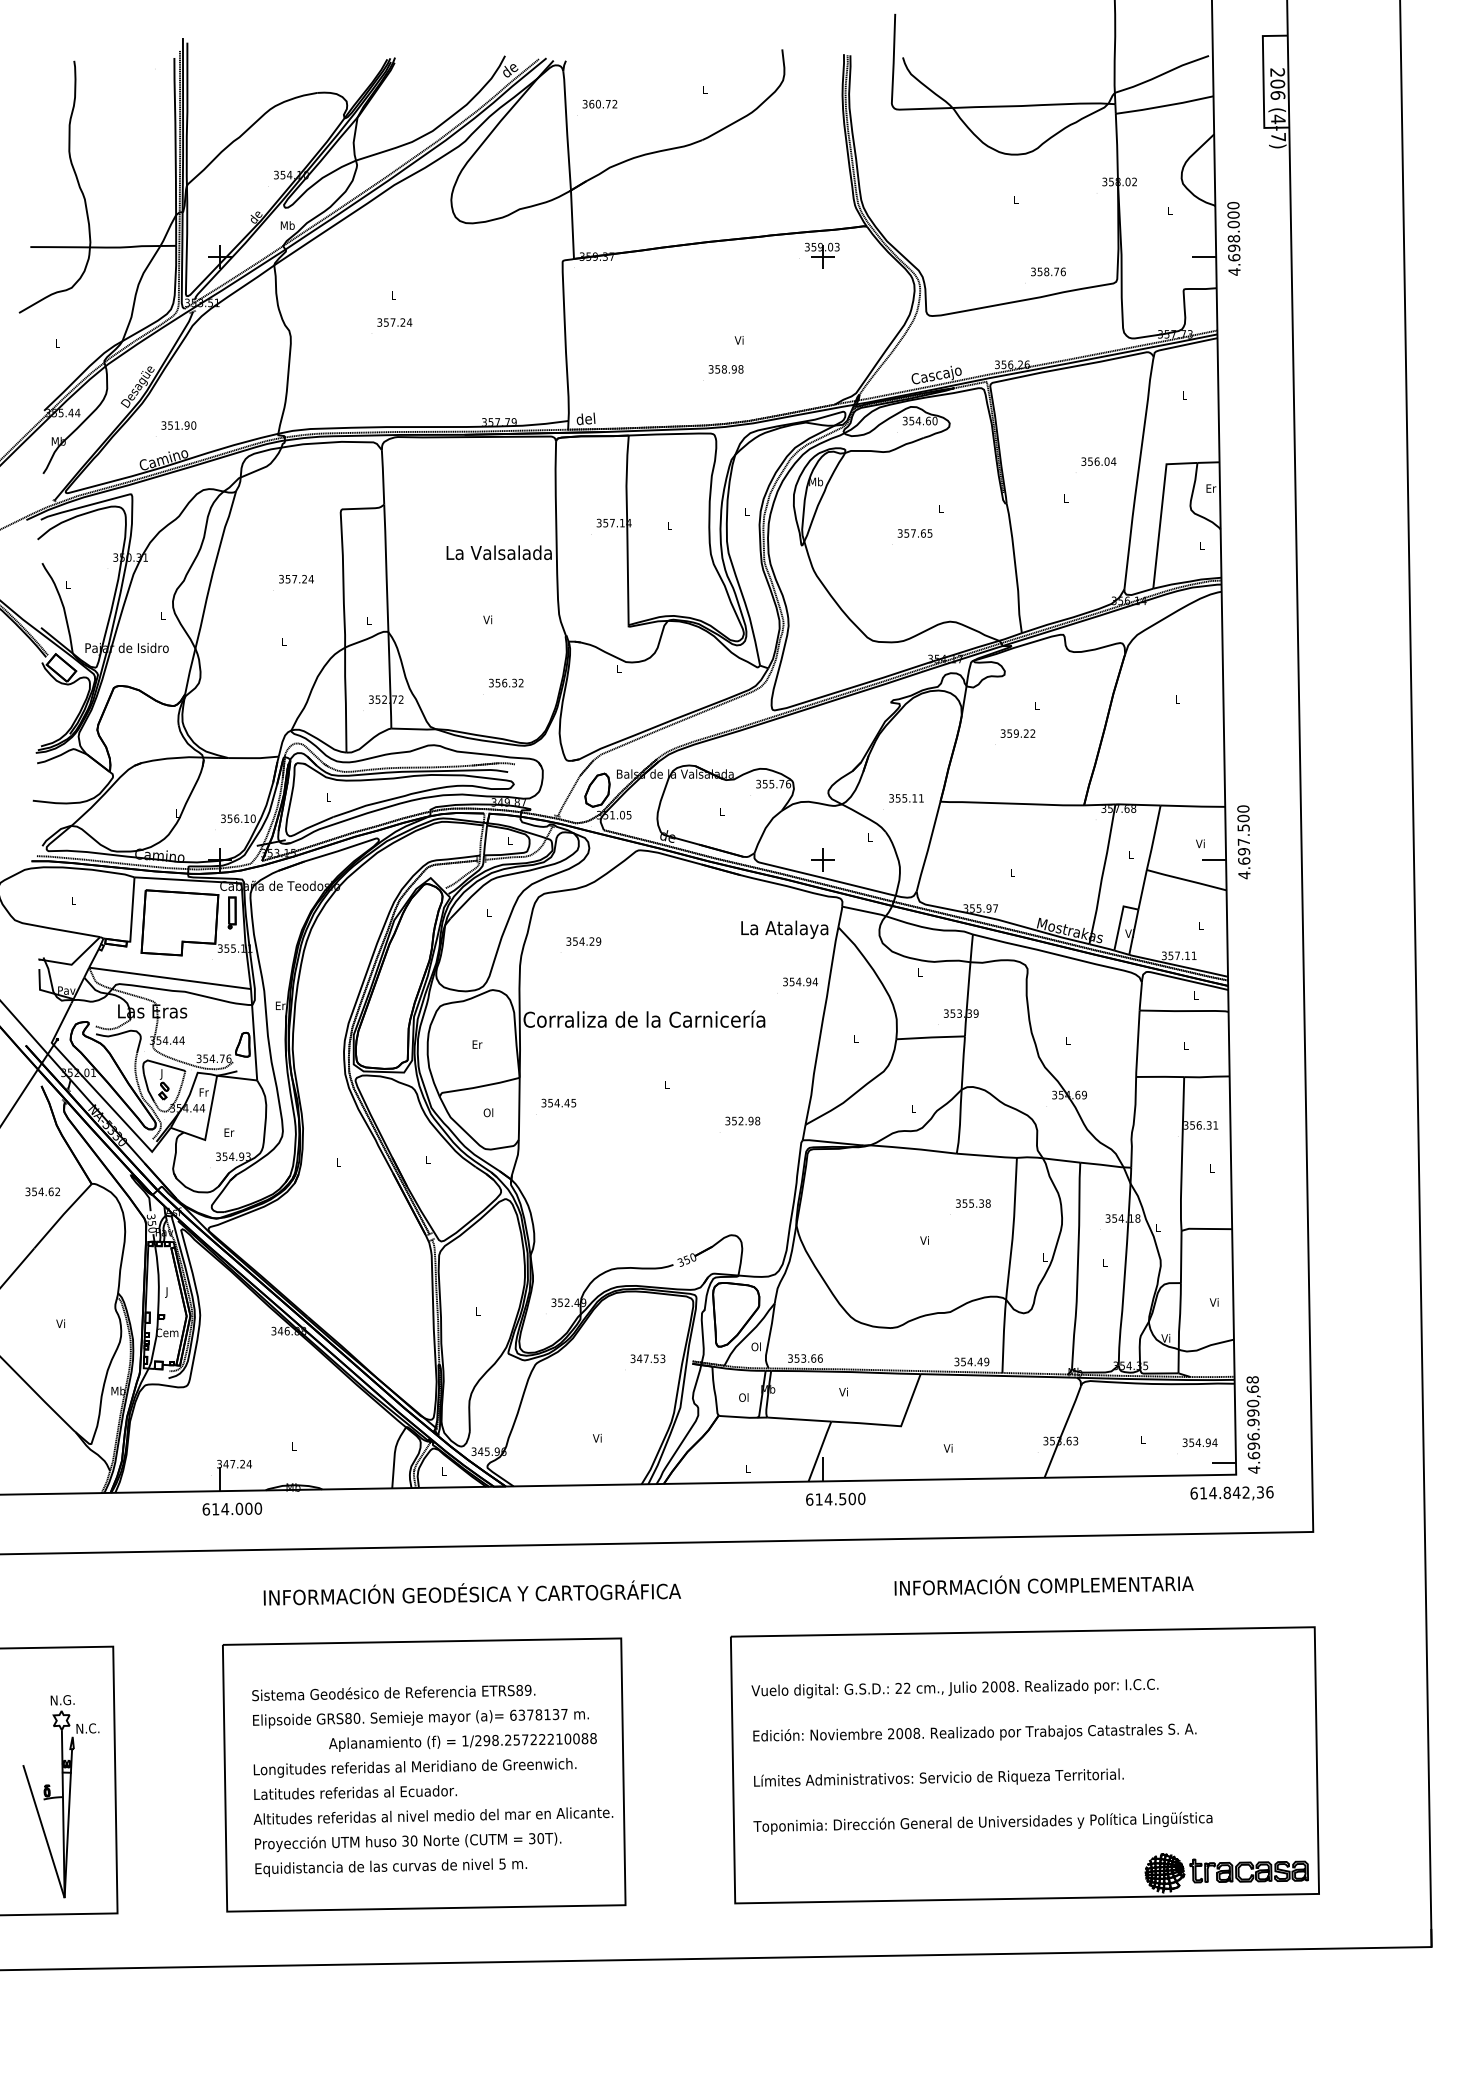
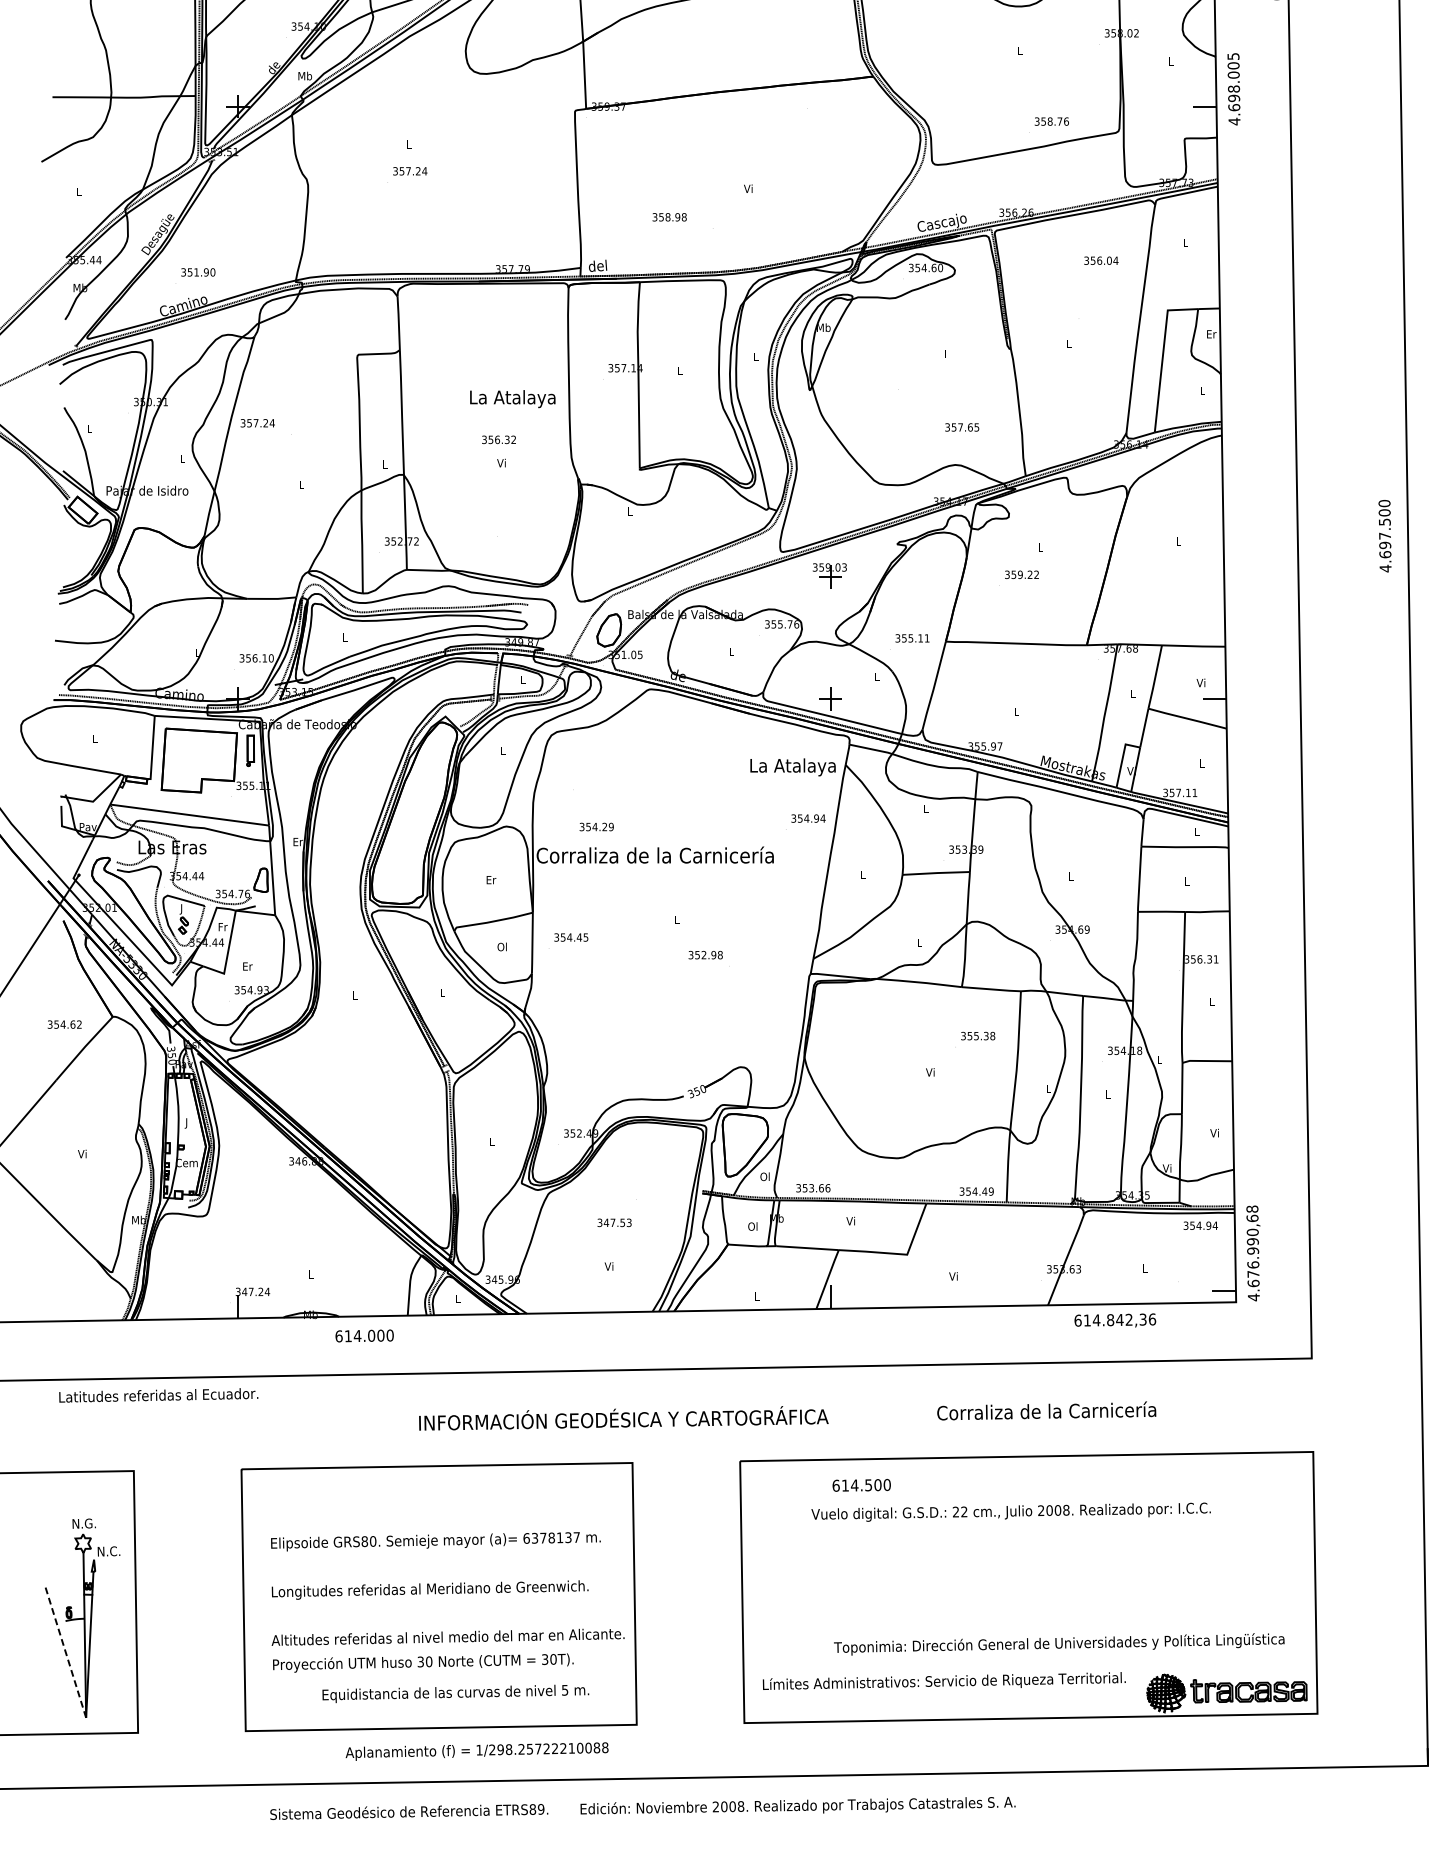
text: (1233, 205) -> (1233, 56), 4.698.000 -> 4.698.005
part: (822, 255) -> (830, 575), moved
text: (725, 369) -> (669, 217), moved
text: (1098, 461) -> (1101, 260), moved
text: (914, 533) -> (961, 427), moved
text: (498, 554) -> (512, 398), La Valsalada -> La Atalaya
text: (296, 579) -> (257, 423), moved
text: (506, 682) -> (499, 439), moved
text: (1243, 842) -> (1384, 536), moved
text: (583, 941) -> (596, 826), moved
text: (742, 1120) -> (705, 954), moved
text: (647, 1358) -> (614, 1222), moved
text: (1199, 1442) -> (1200, 1225), moved
text: (1253, 1445) -> (1253, 1273), 4.696.990,68 -> 4.676.990,68
text: (1231, 1493) -> (1114, 1320), moved
text: (835, 1498) -> (861, 1484), moved
text: (232, 1508) -> (364, 1335), moved
text: (1043, 1585) -> (1047, 1411), INFORMACIÓN COMPLEMENTARIA -> Corraliza de la Carnicería
text: (472, 1592) -> (623, 1417), moved
text: (954, 1688) -> (1010, 1512), moved
text: (393, 1692) -> (408, 1811), moved
text: (974, 1732) -> (797, 1805), moved
text: (462, 1742) -> (476, 1751), moved
text: (938, 1777) -> (943, 1680), moved
text: (355, 1792) -> (158, 1395), moved
text: (982, 1822) -> (1058, 1643), moved
line: (43, 1831) -> (65, 1652), solid -> dashed
text: (390, 1867) -> (455, 1693), moved

